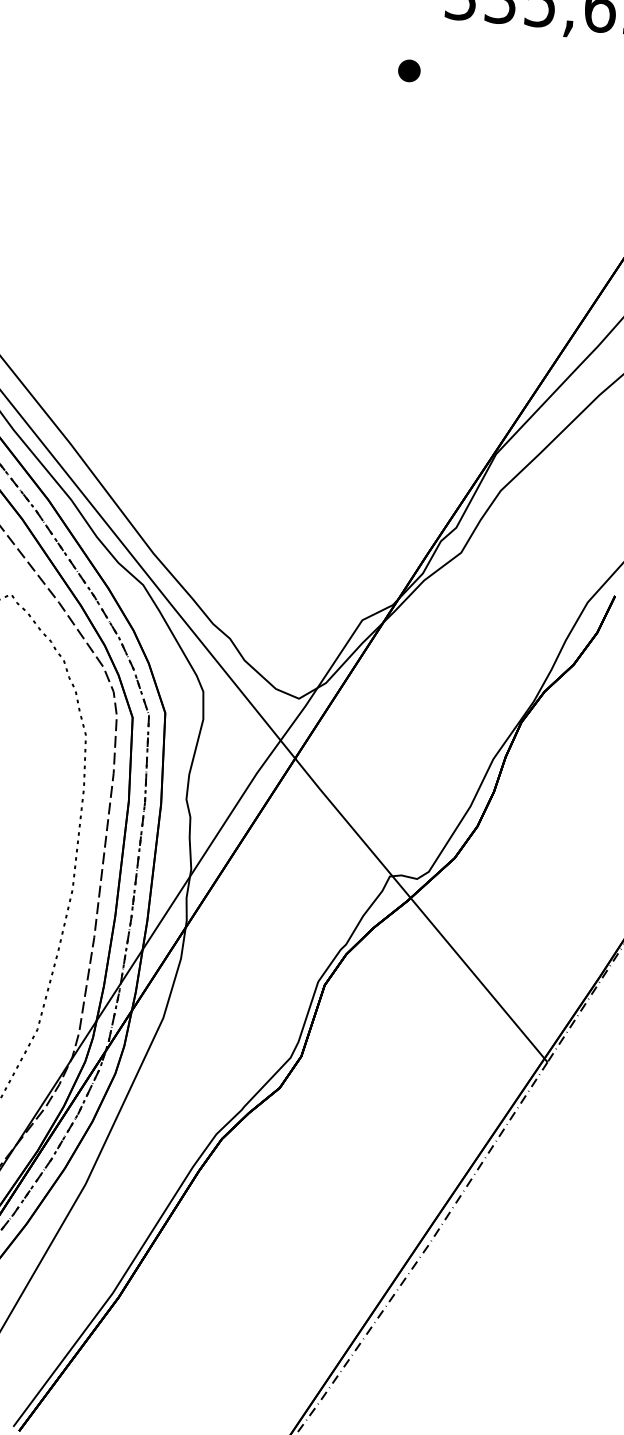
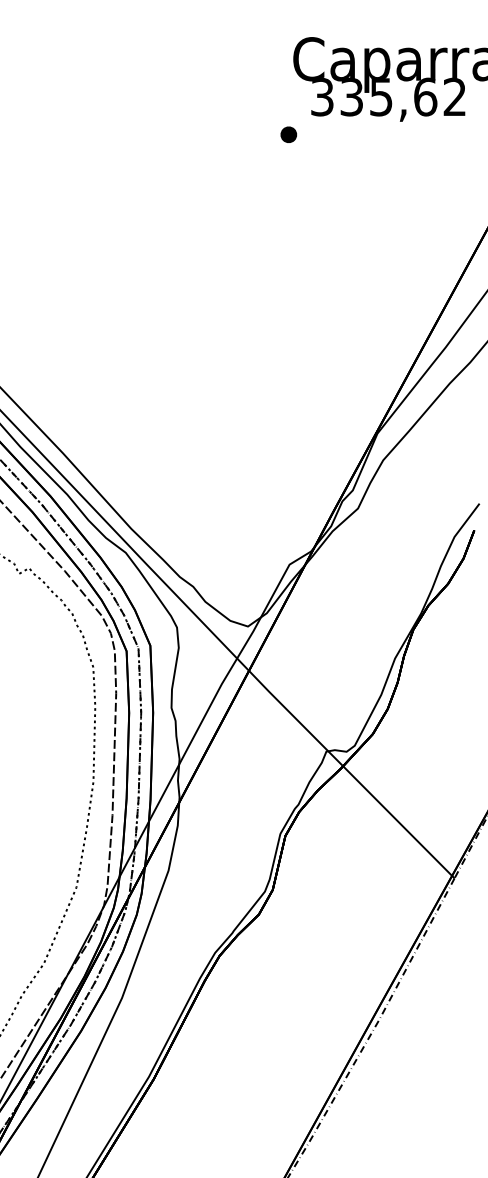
part: (408, 70) -> (288, 134), moved

